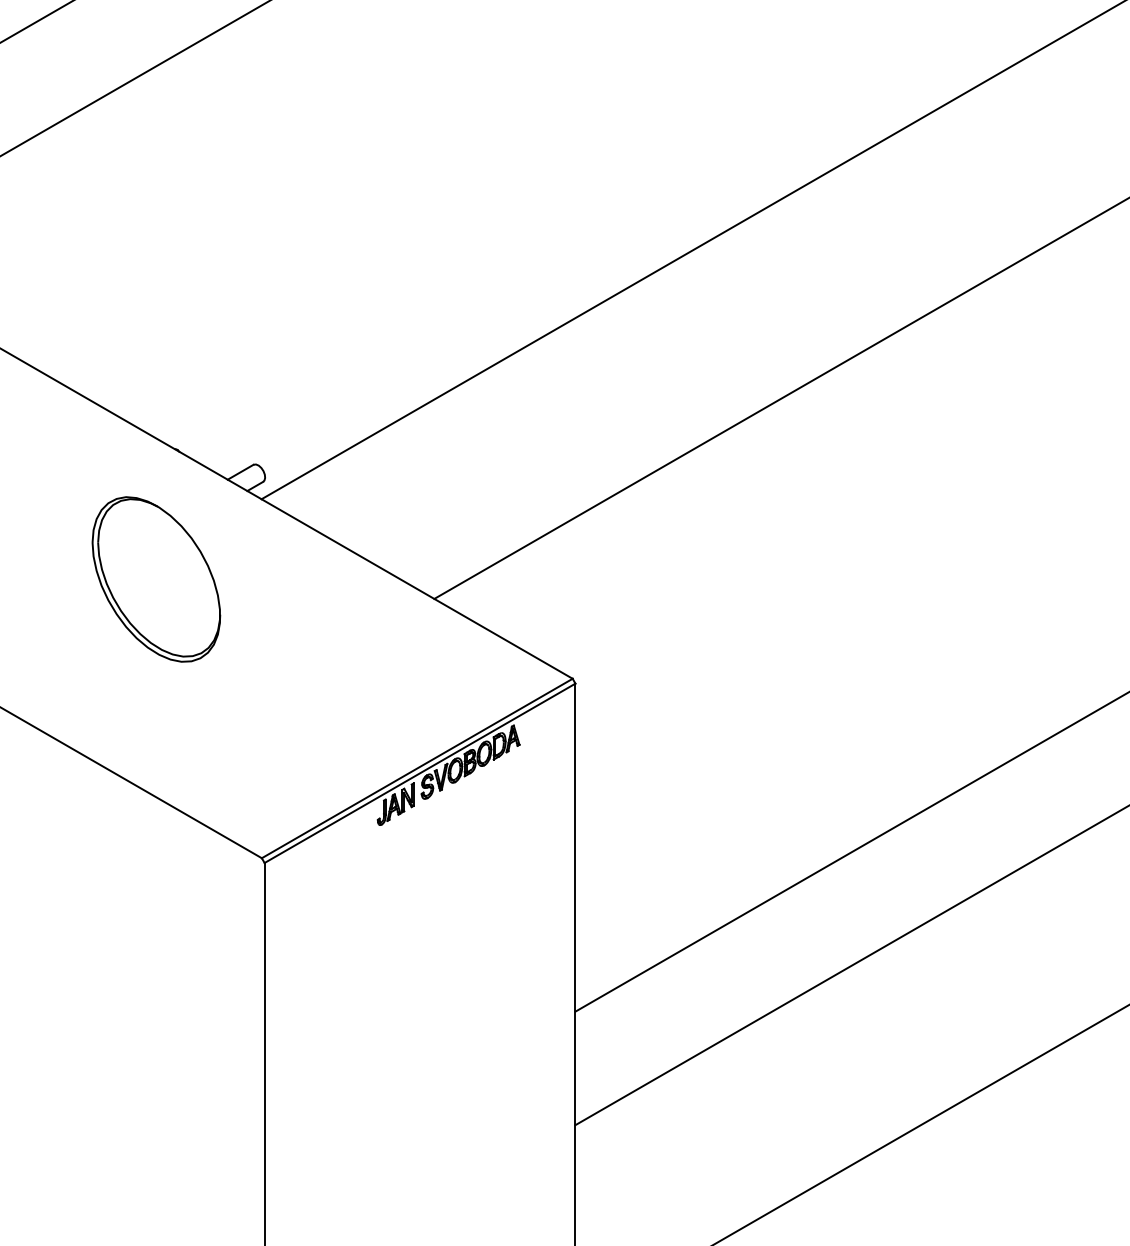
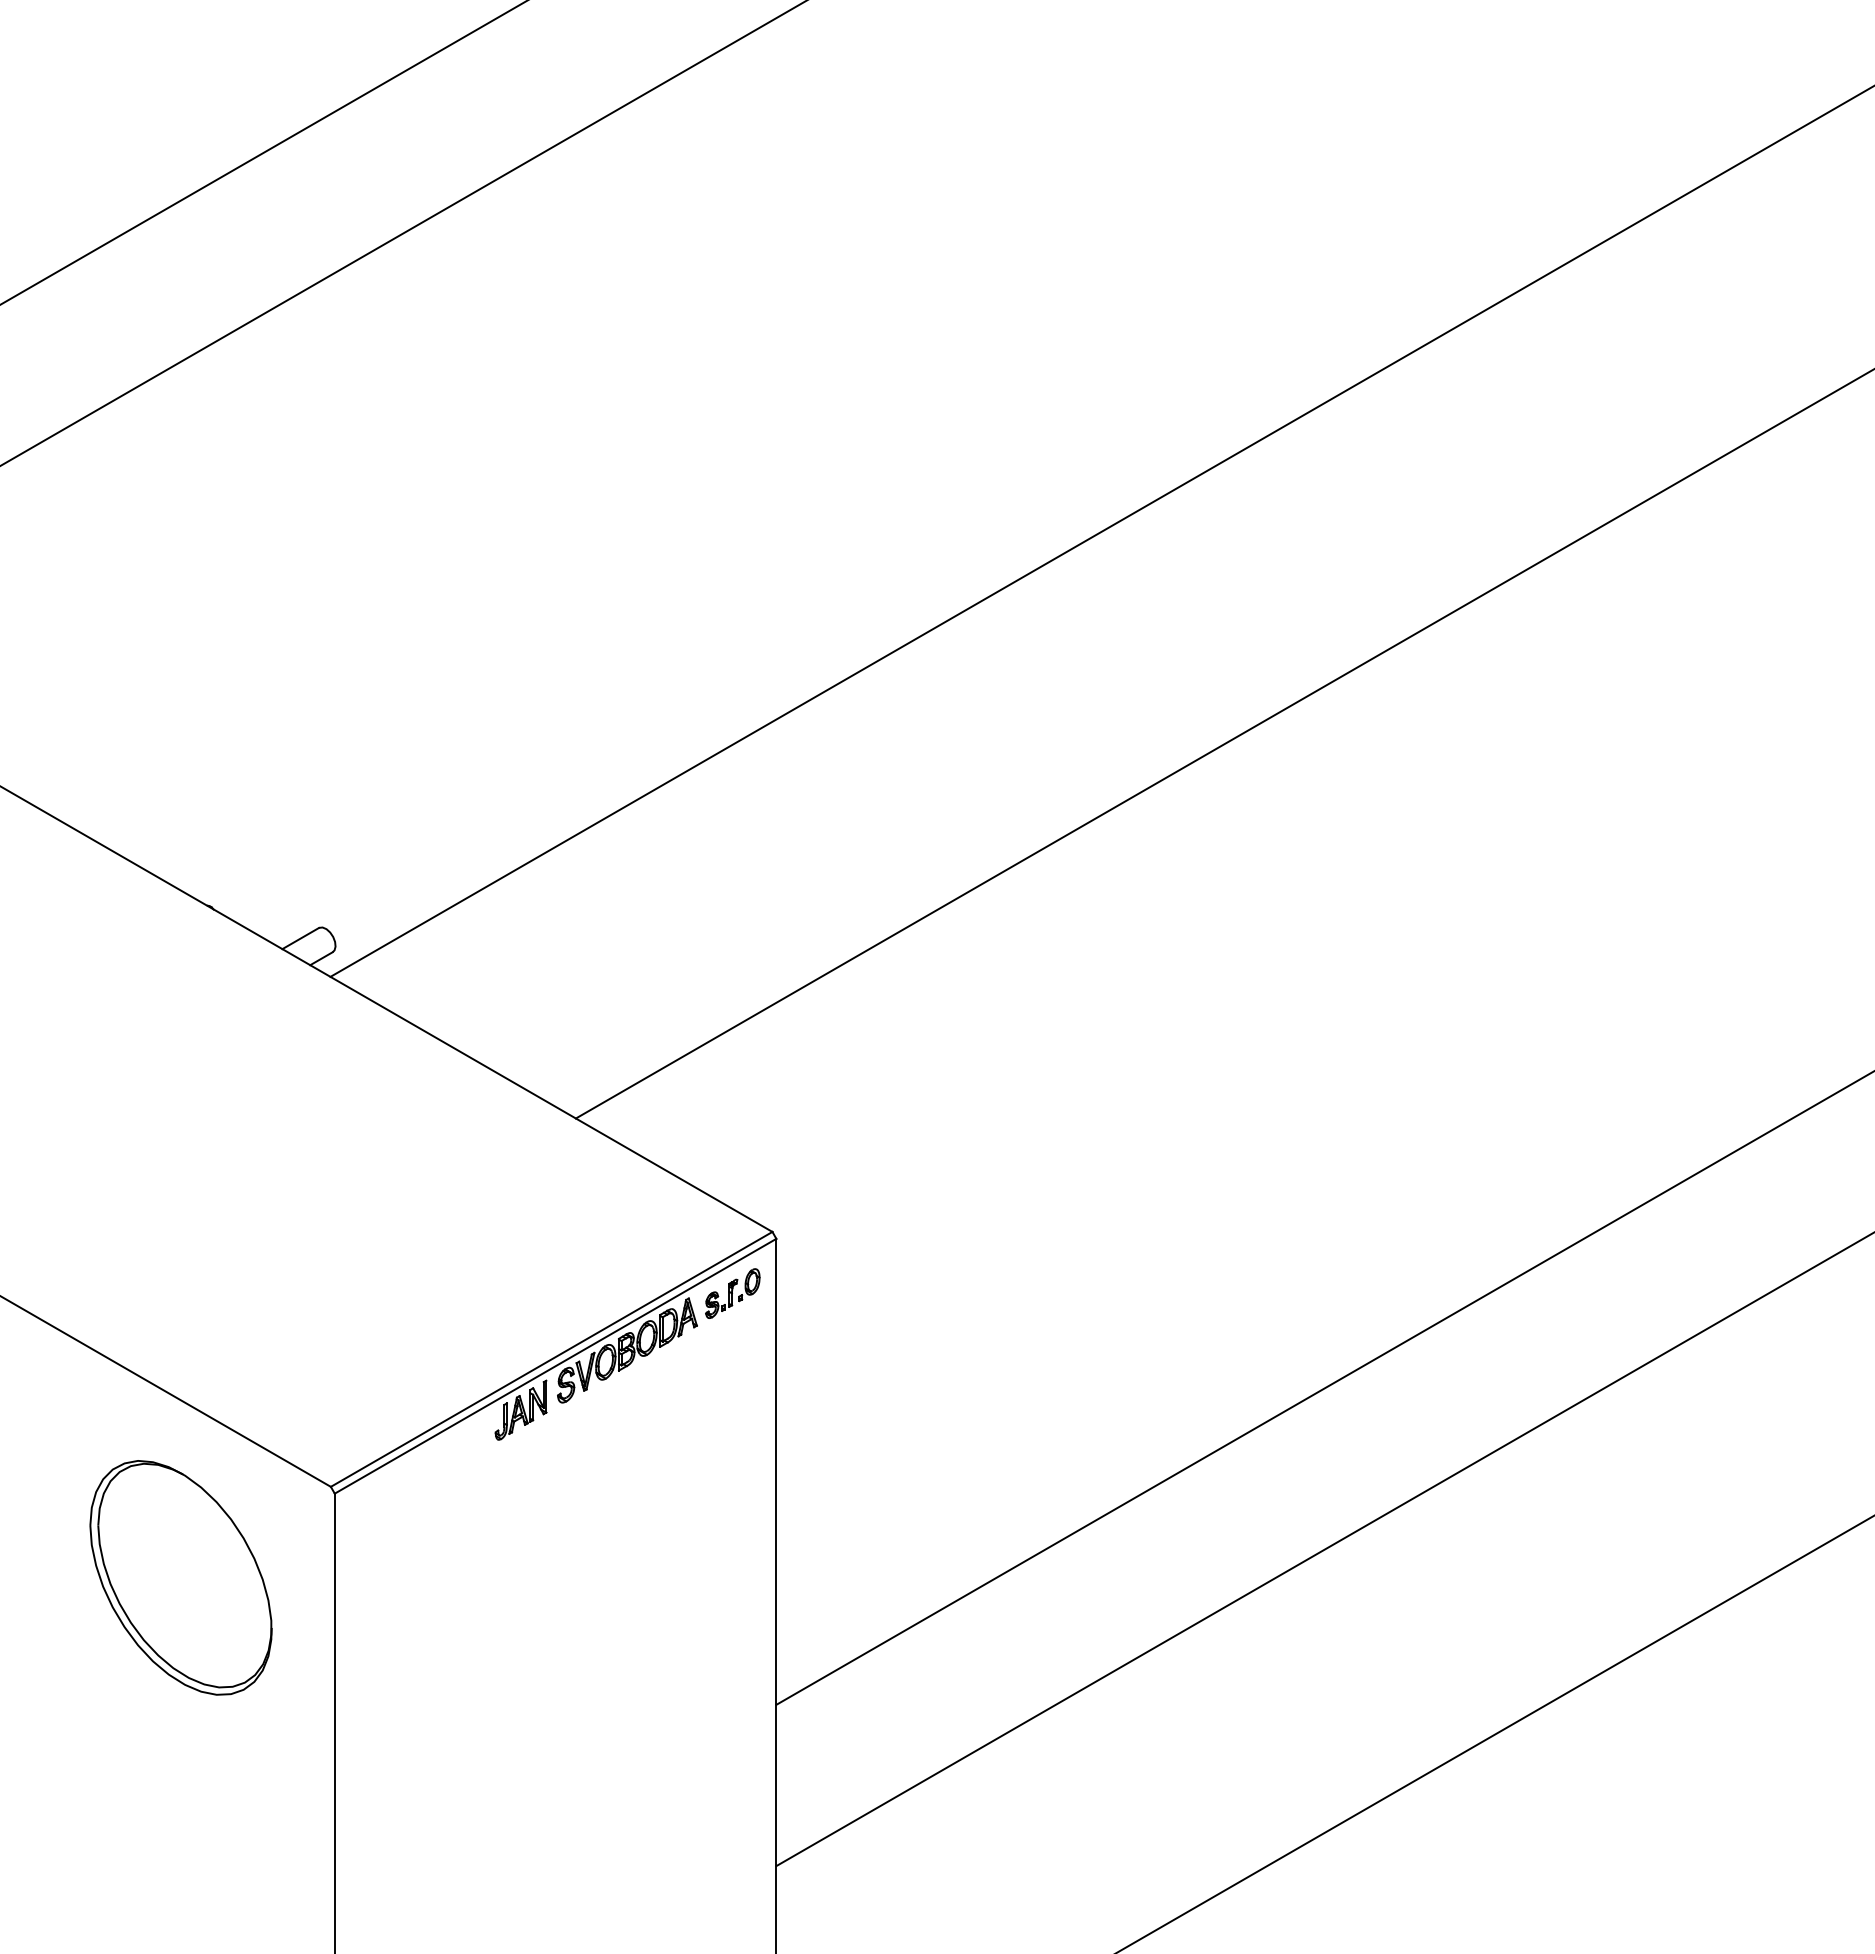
part: (156, 579) -> (180, 1577), moved
part: (544, 722) -> (732, 1293), added

